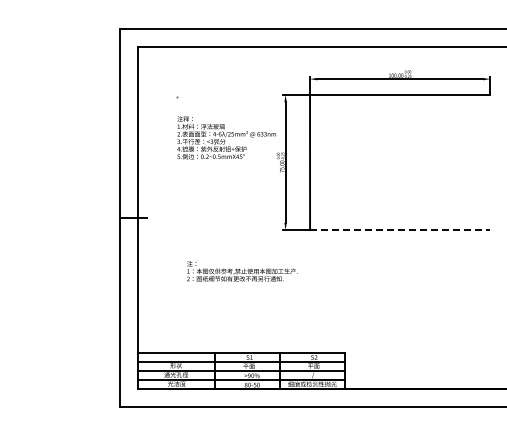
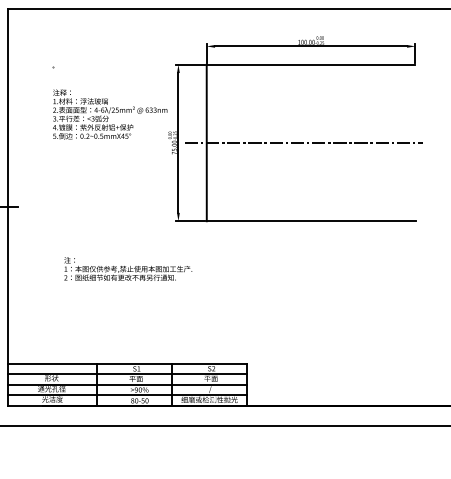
line: (393, 162) -> (303, 142), added
line: (400, 230) -> (311, 221), dashed -> solid

